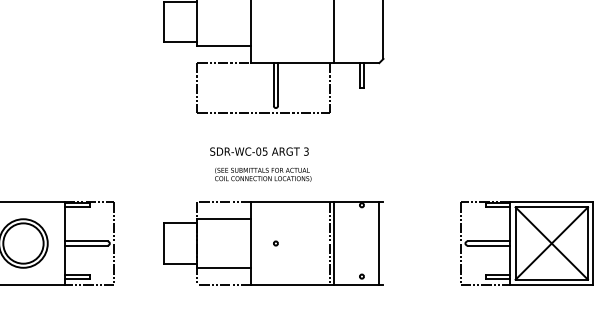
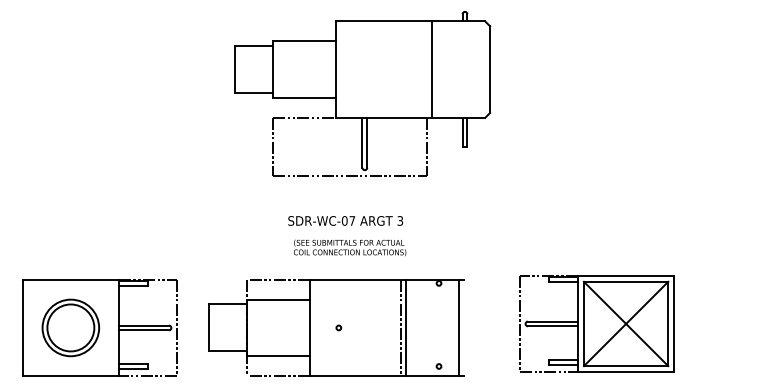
text: (265, 151) -> (352, 220), SDR-WC-05 -> SDR-WC-07
part: (273, 243) -> (336, 327), moved
part: (526, 243) -> (596, 323), moved

